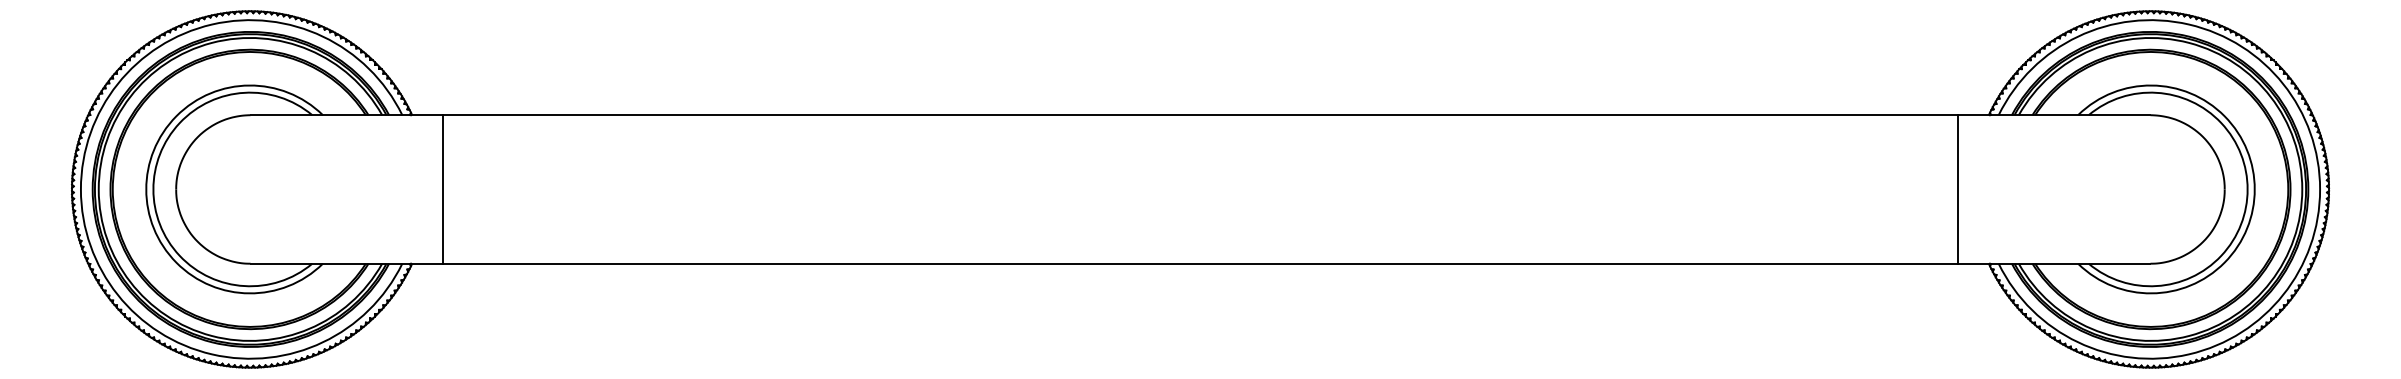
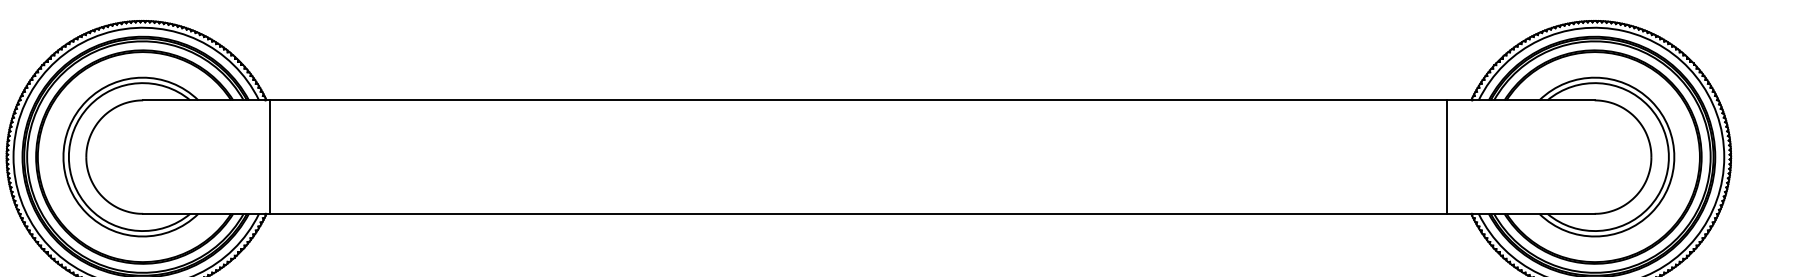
line: (443, 189) -> (269, 157), moved

